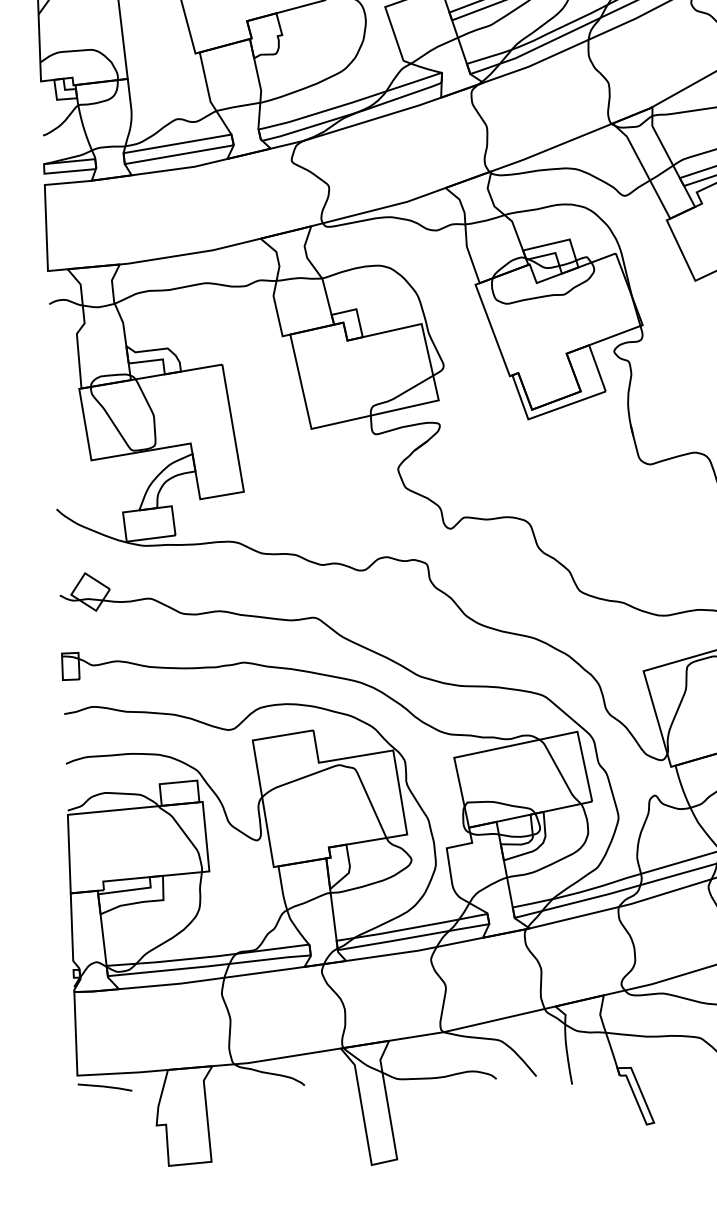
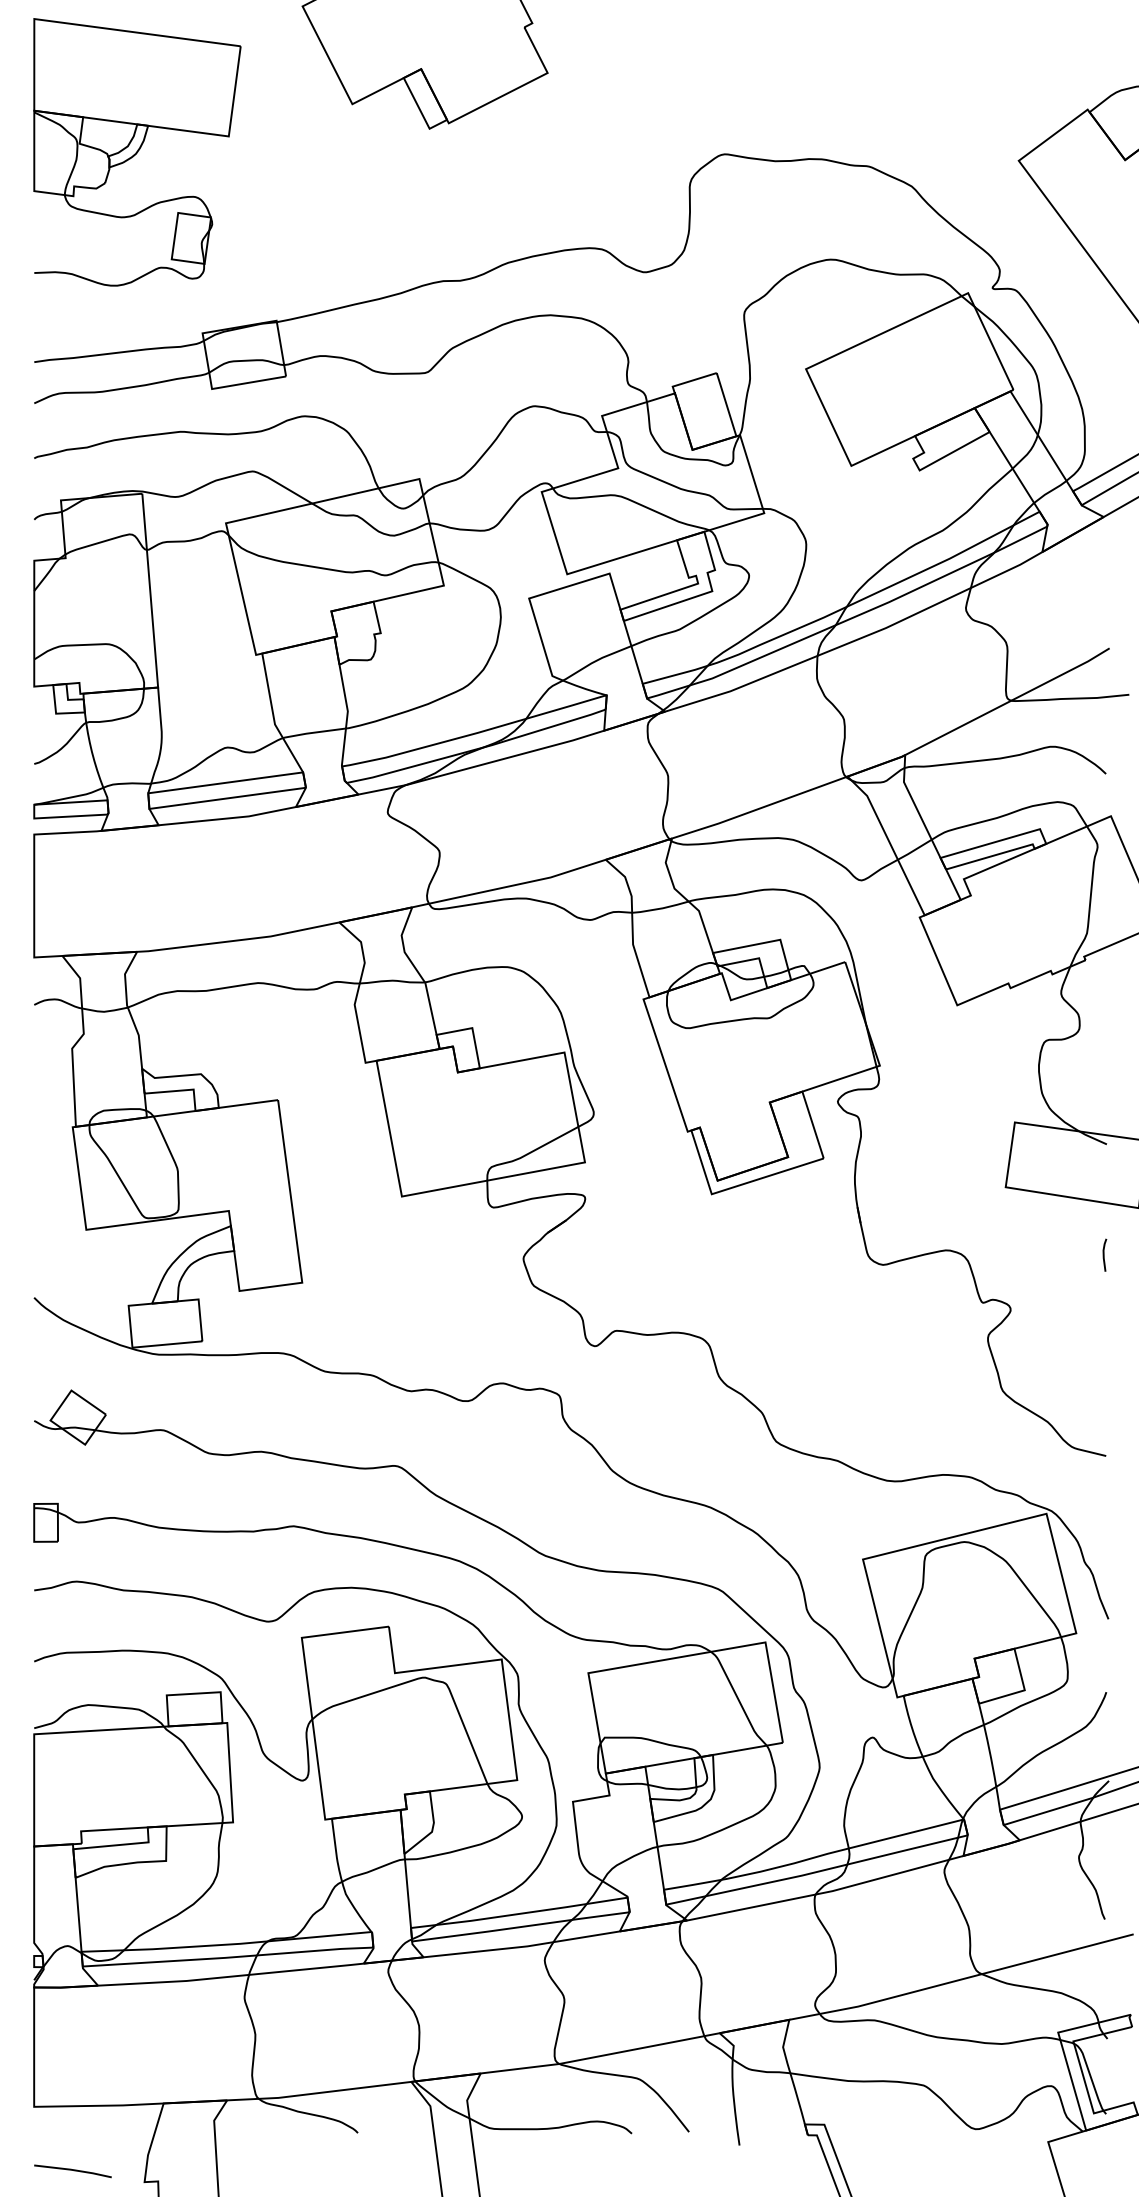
line: (104, 1087) -> (72, 2170), moved

